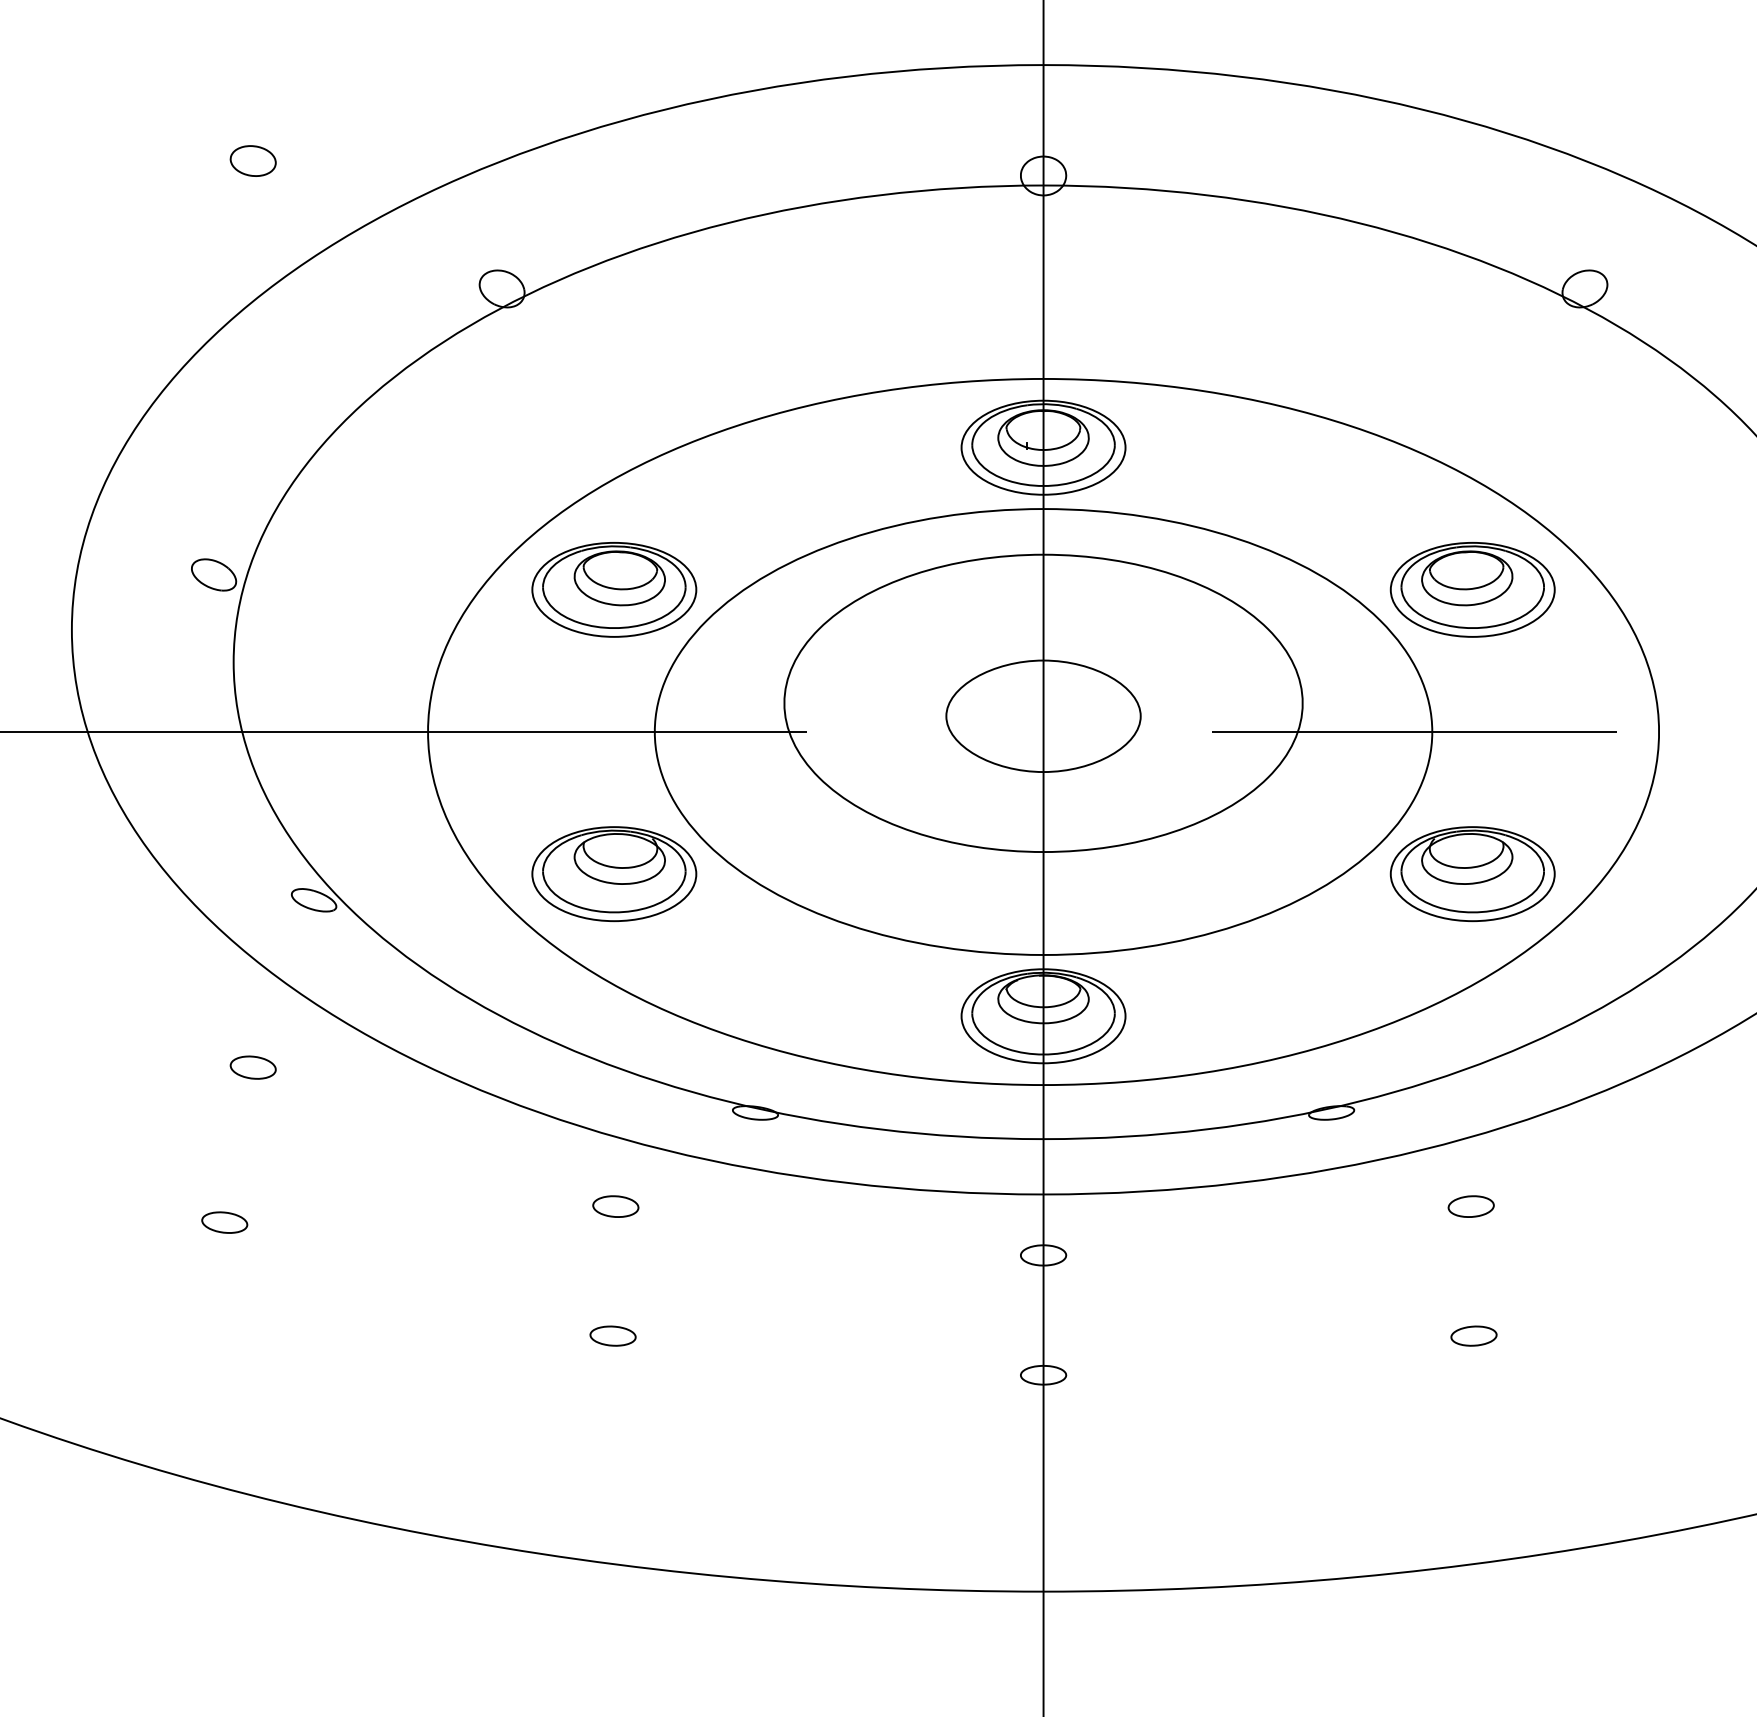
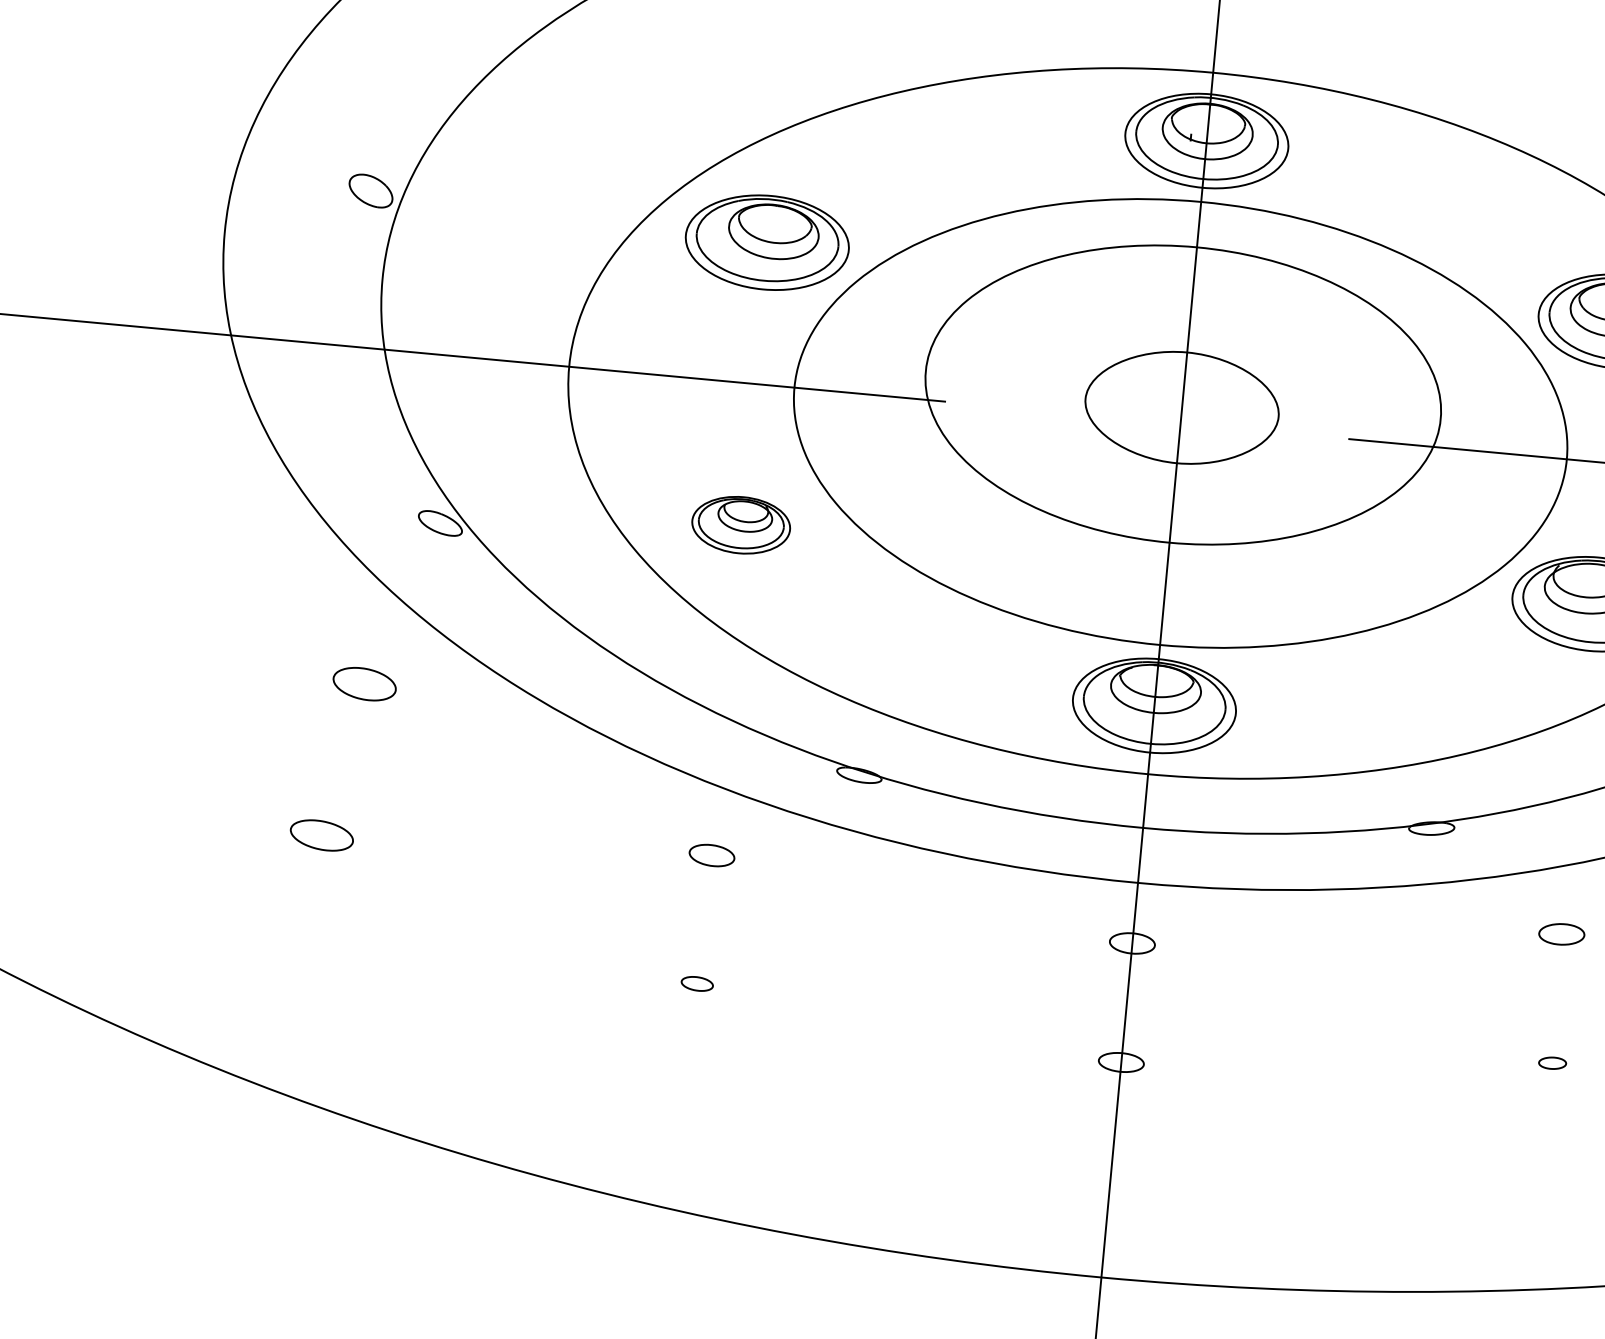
part: (614, 874) -> (741, 525), size x0.6
part: (252, 1067) -> (363, 683), size x1.4
part: (224, 1222) -> (321, 835), size x1.4
part: (612, 1335) -> (696, 983), size x0.7
part: (1473, 1335) -> (1552, 1062), size x0.6

